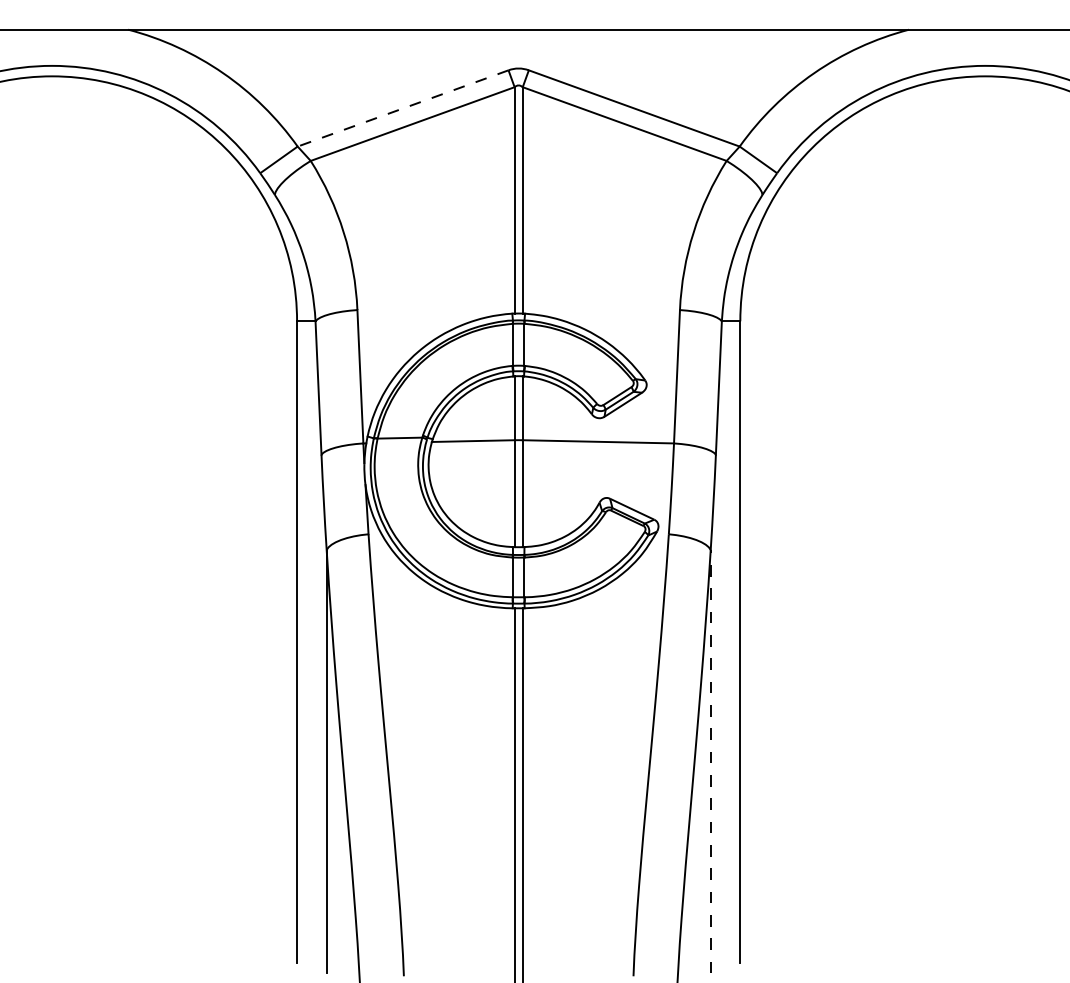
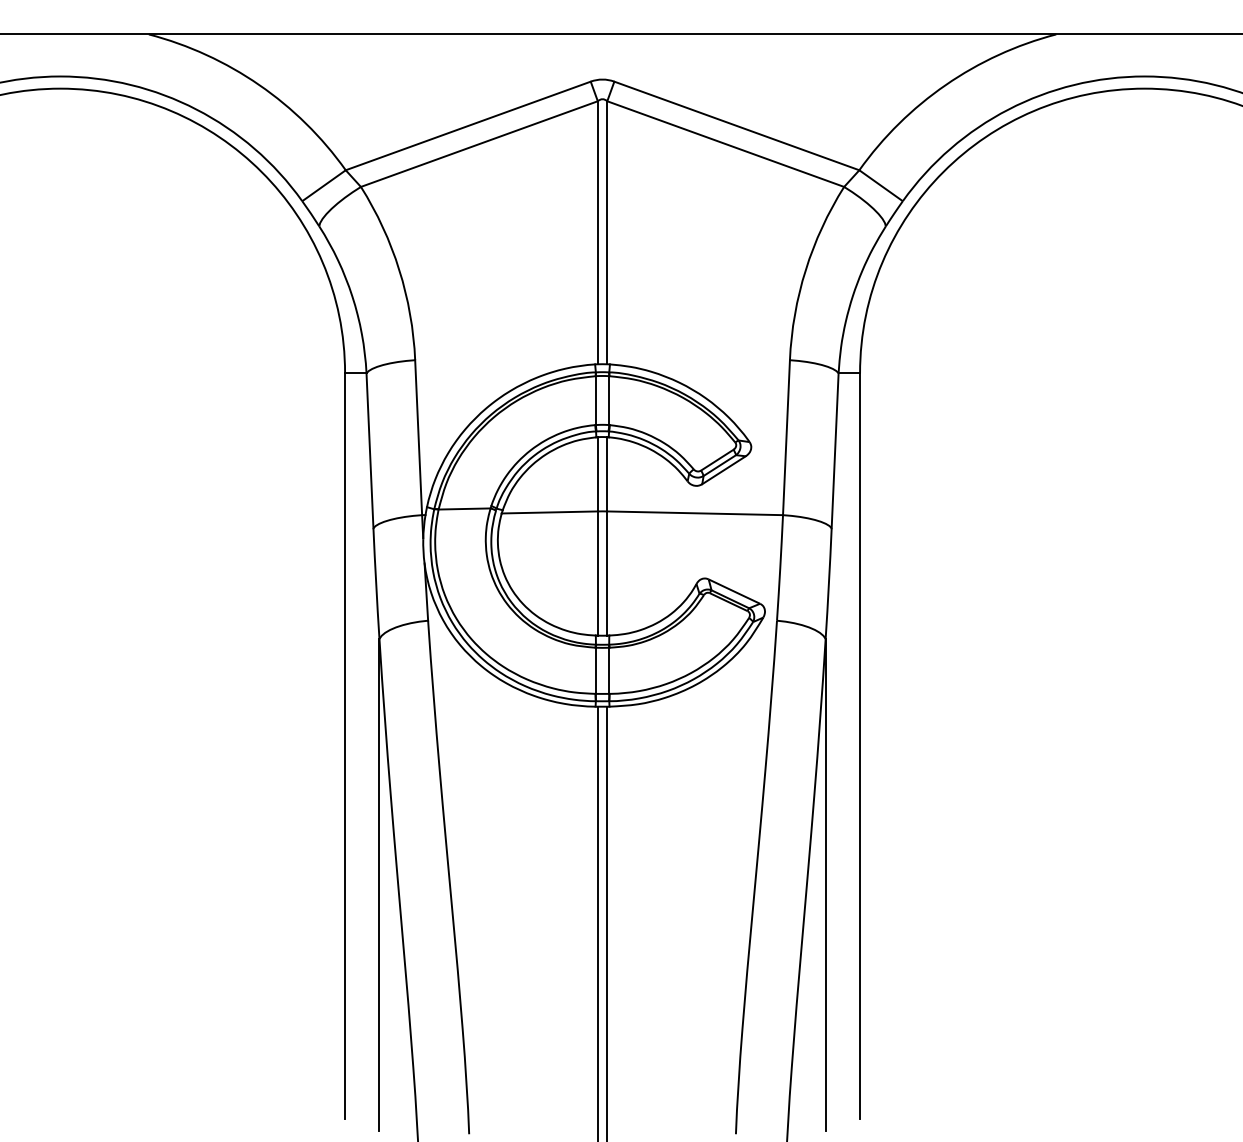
line: (402, 108) -> (467, 126), dashed -> solid
line: (710, 761) -> (825, 884), dashed -> solid

